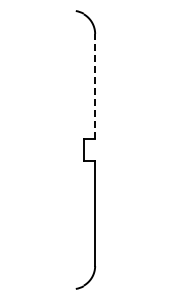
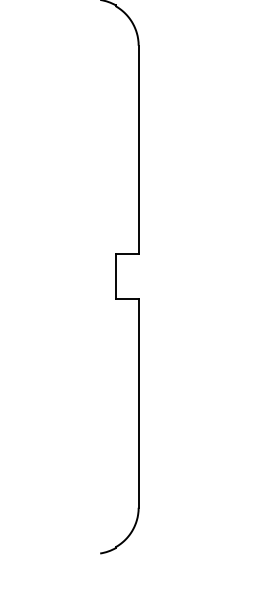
line: (95, 85) -> (139, 148), dashed -> solid

